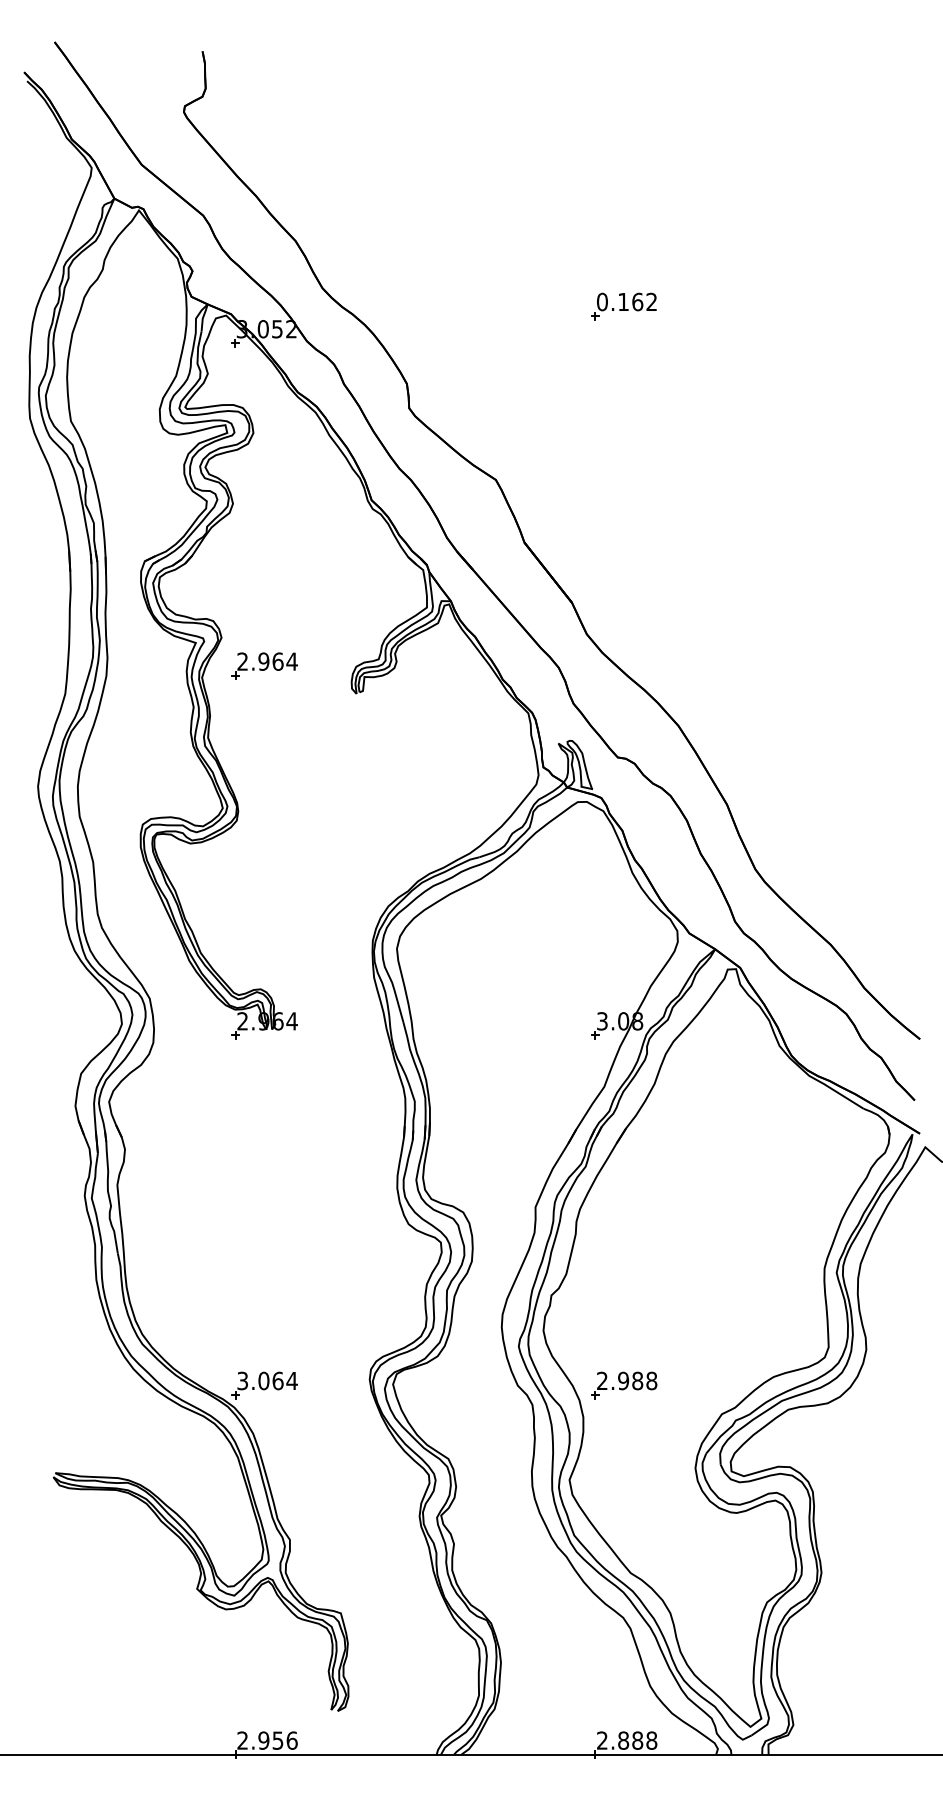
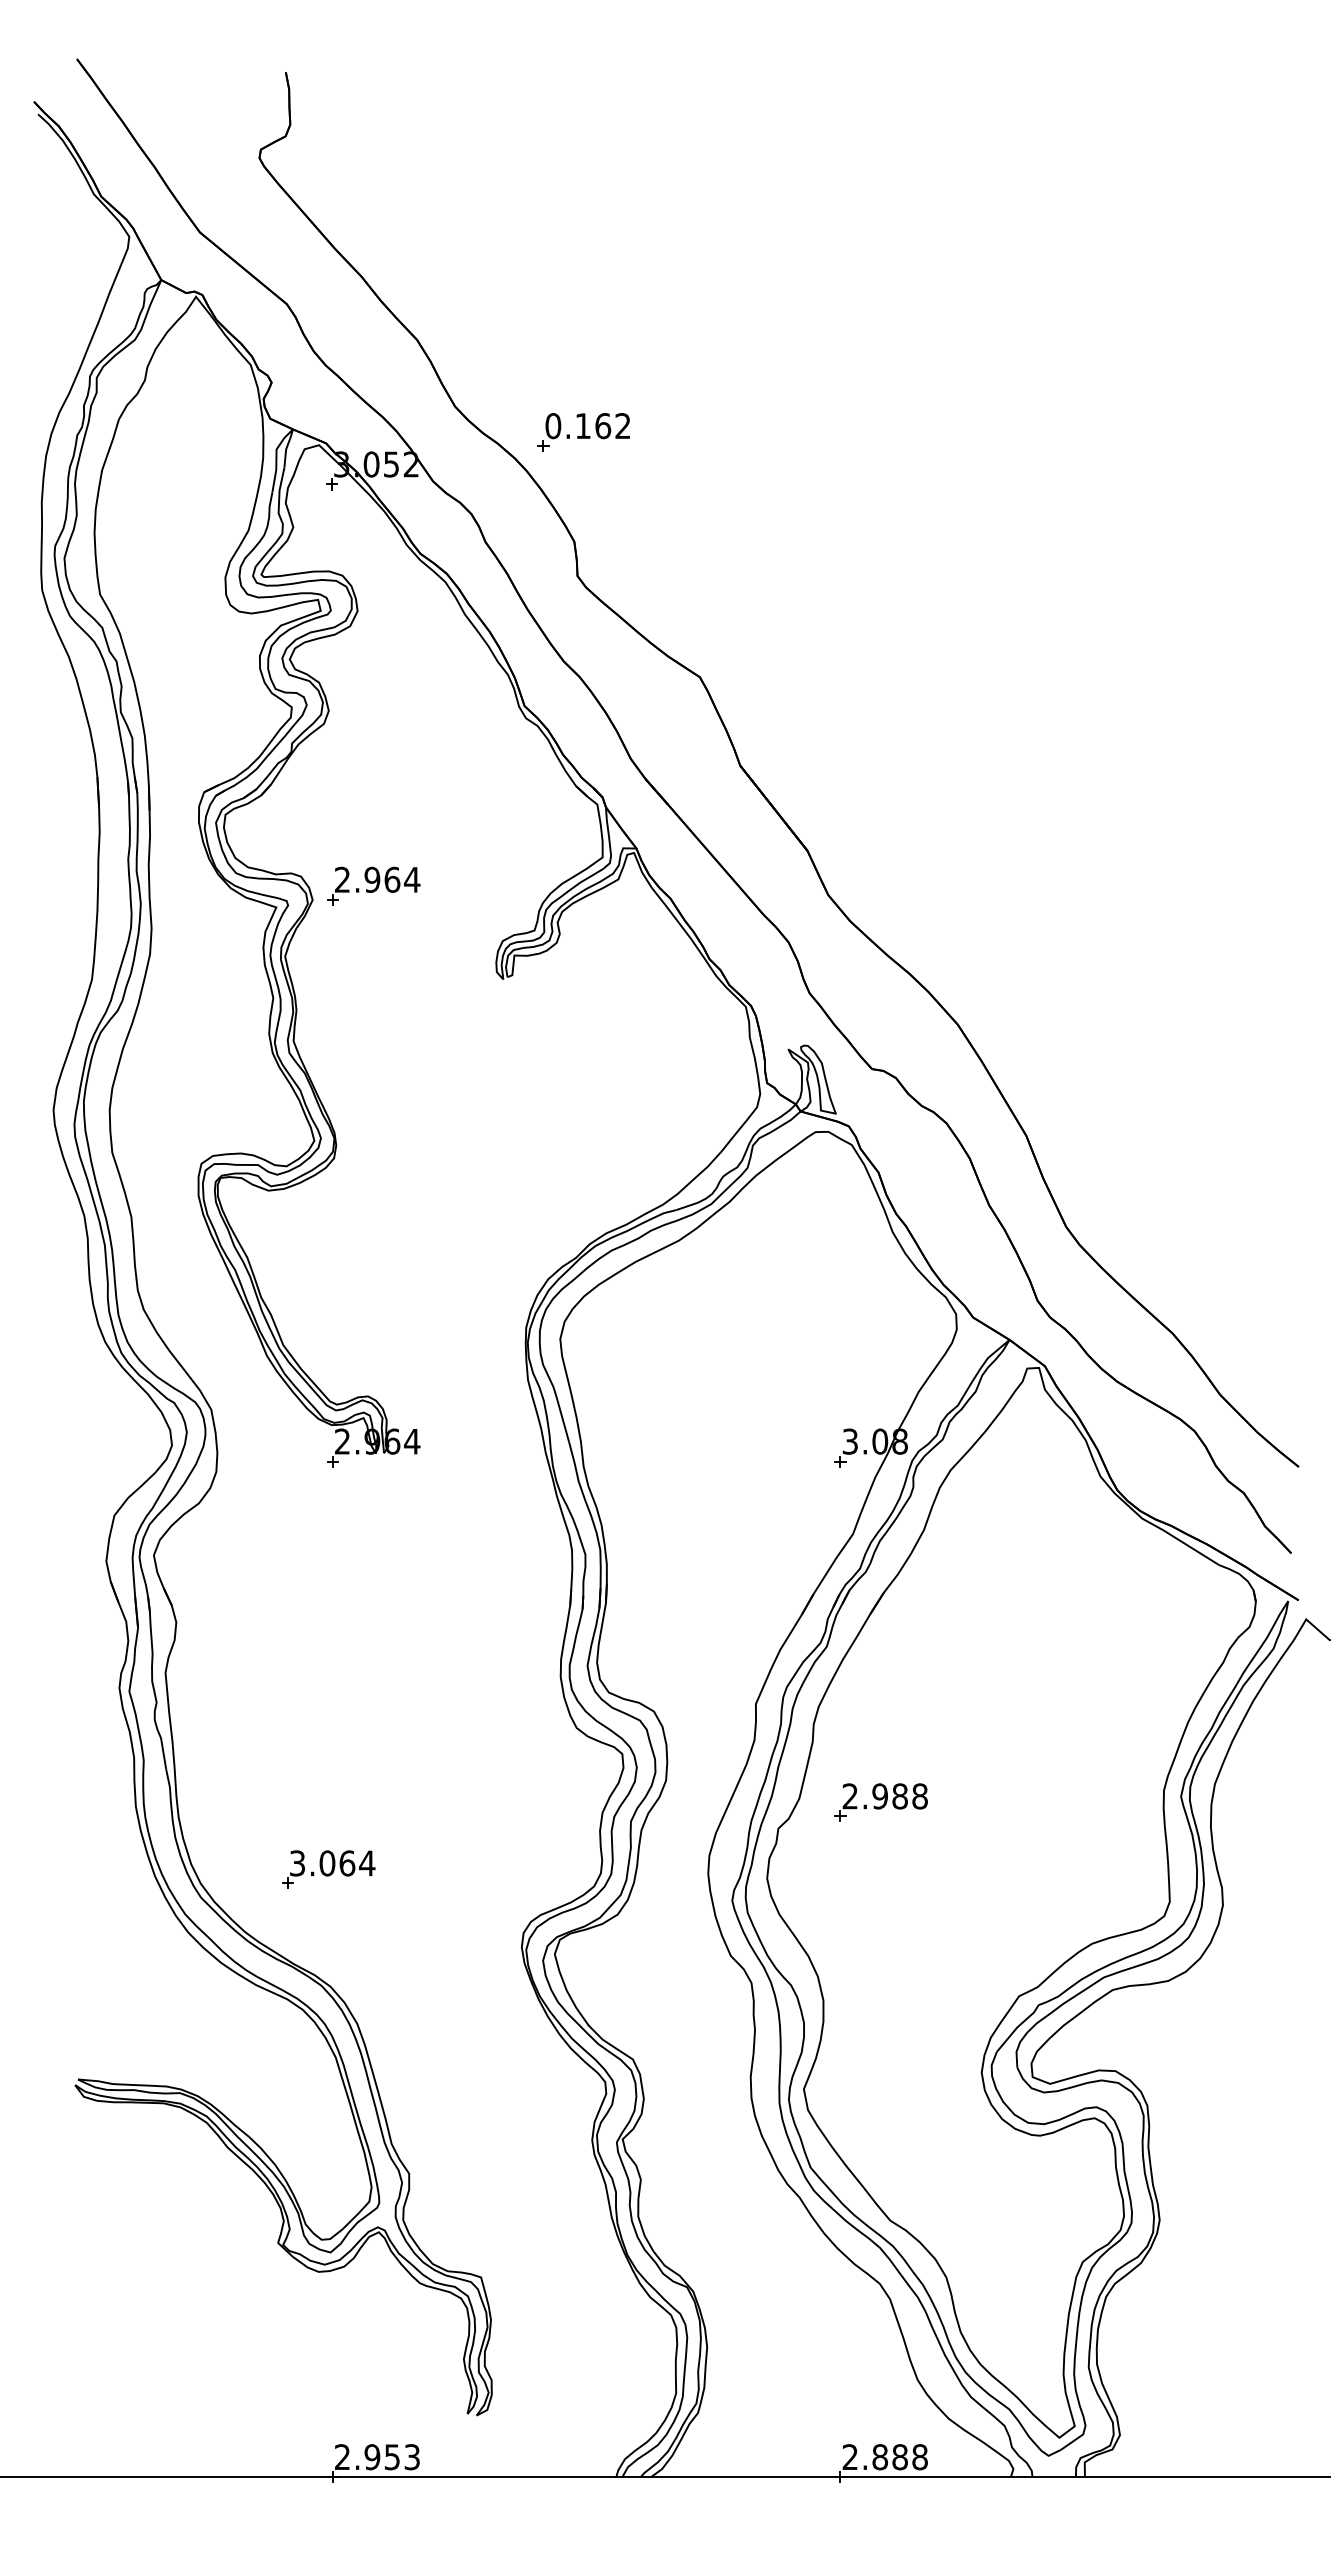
part: (623, 306) -> (583, 432), moved
part: (264, 665) -> (373, 885), moved
part: (264, 1385) -> (328, 1869), moved
part: (623, 1385) -> (880, 1802), moved
text: (292, 1740) -> (412, 2457), 2.956 -> 2.953

